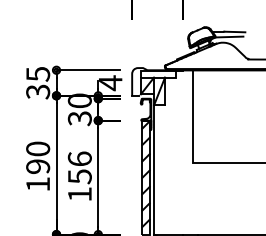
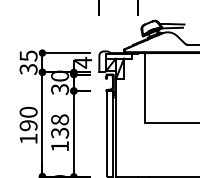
text: (79, 167) -> (59, 126), 156 -> 138
hatch: (145, 173) -> (109, 130), removed

